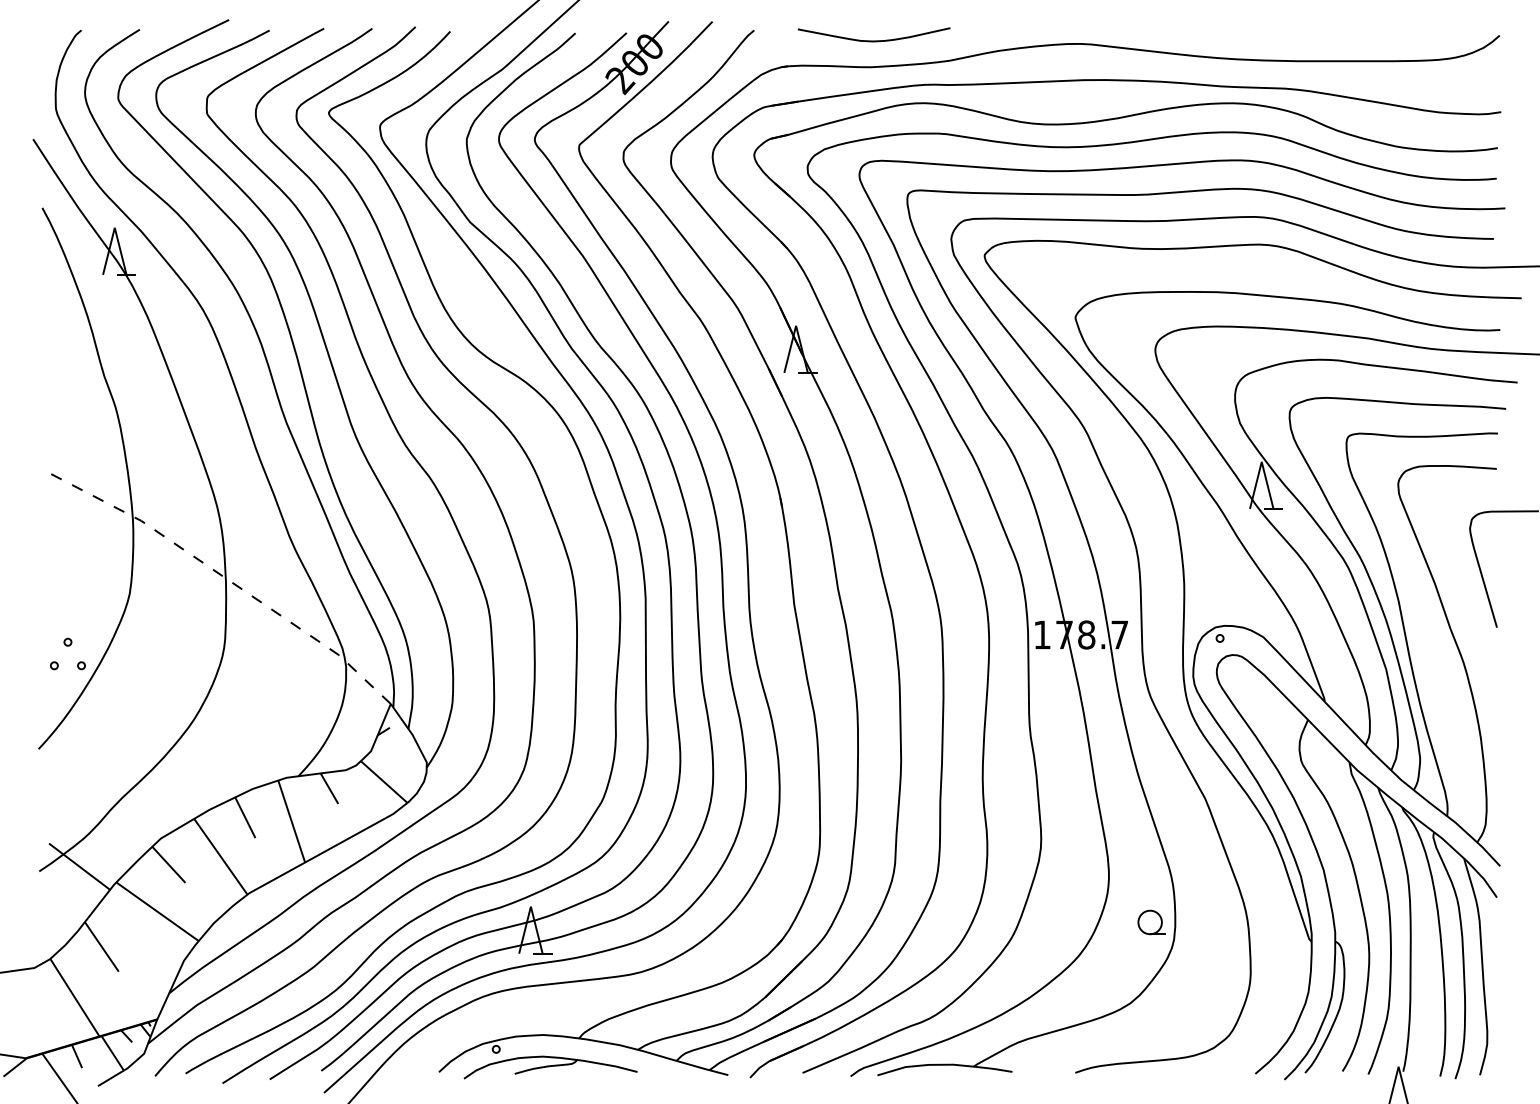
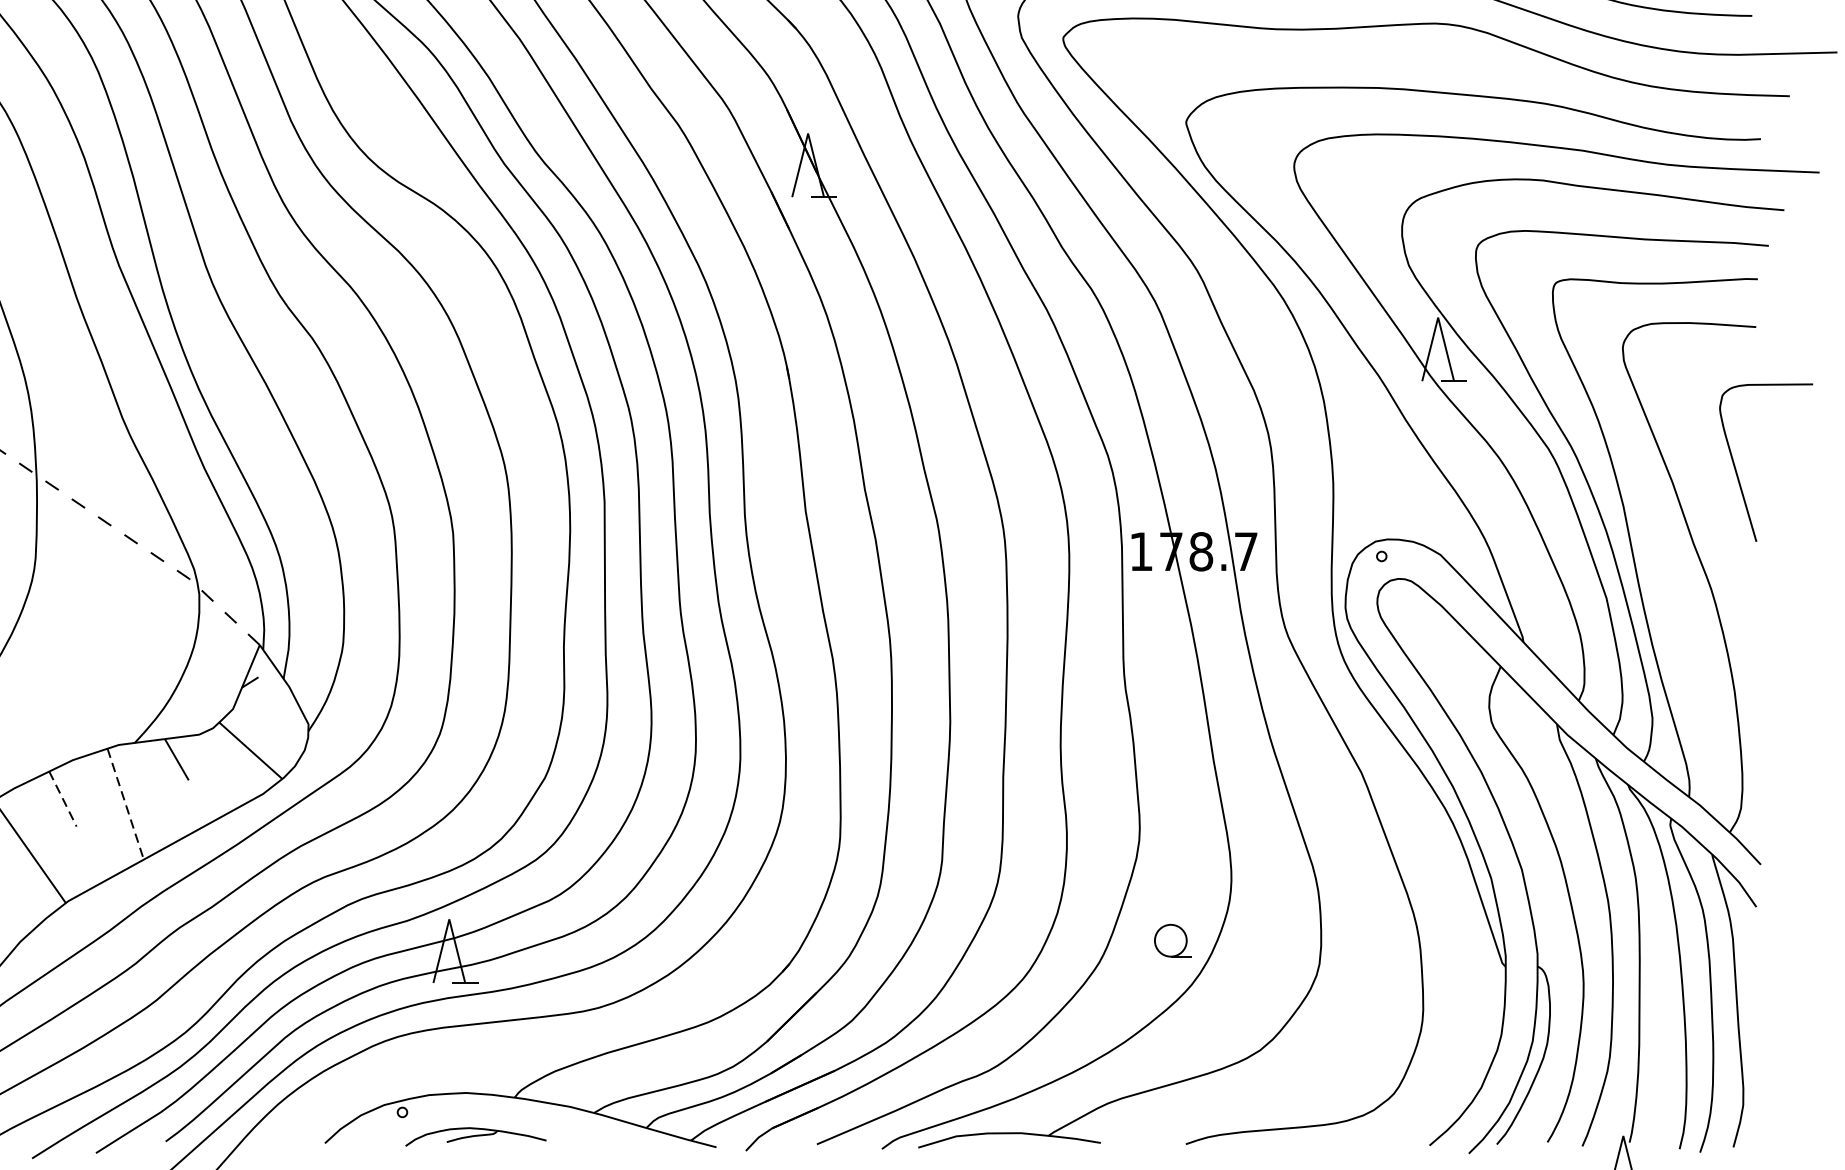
line: (245, 817) -> (63, 798), solid -> dashed
line: (291, 822) -> (125, 805), solid -> dashed
part: (1151, 922) -> (1172, 940), moved
part: (550, 1067) -> (475, 1136), size x0.6

